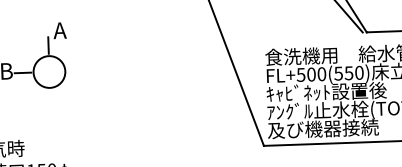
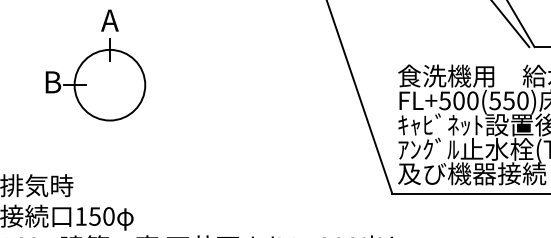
text: (59, 30) -> (109, 20), moved
circle: (49, 71) -> (109, 84), size x1.67

